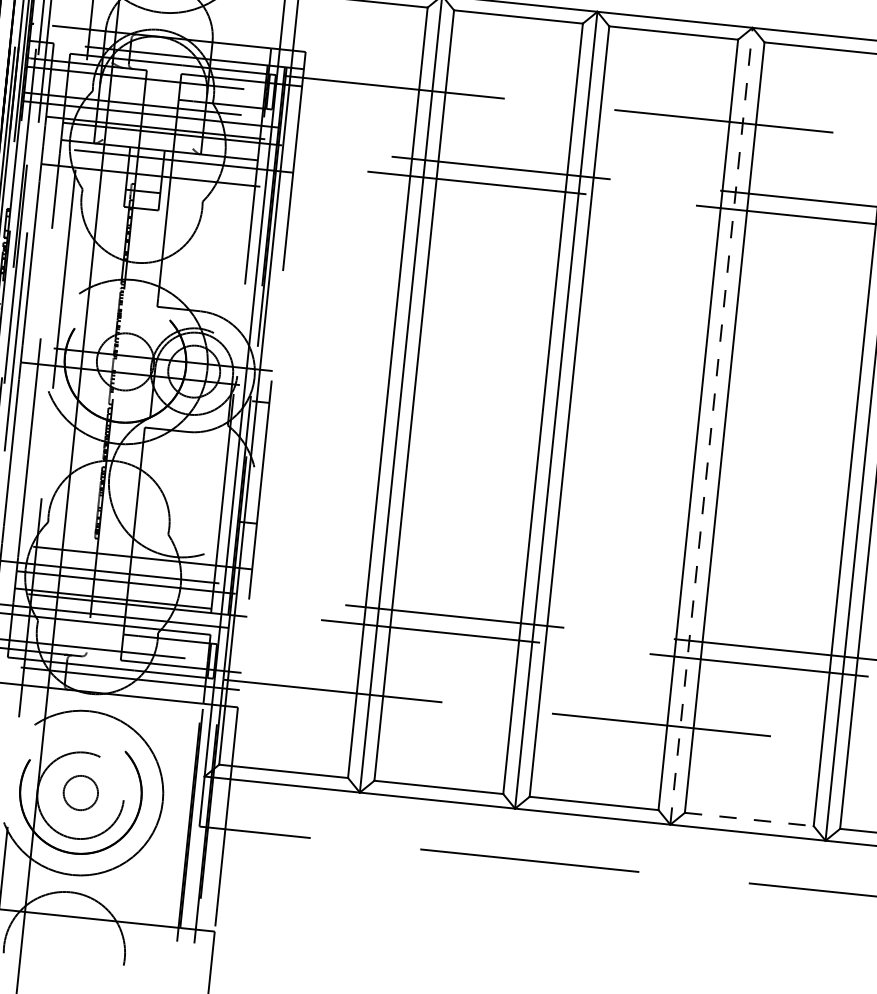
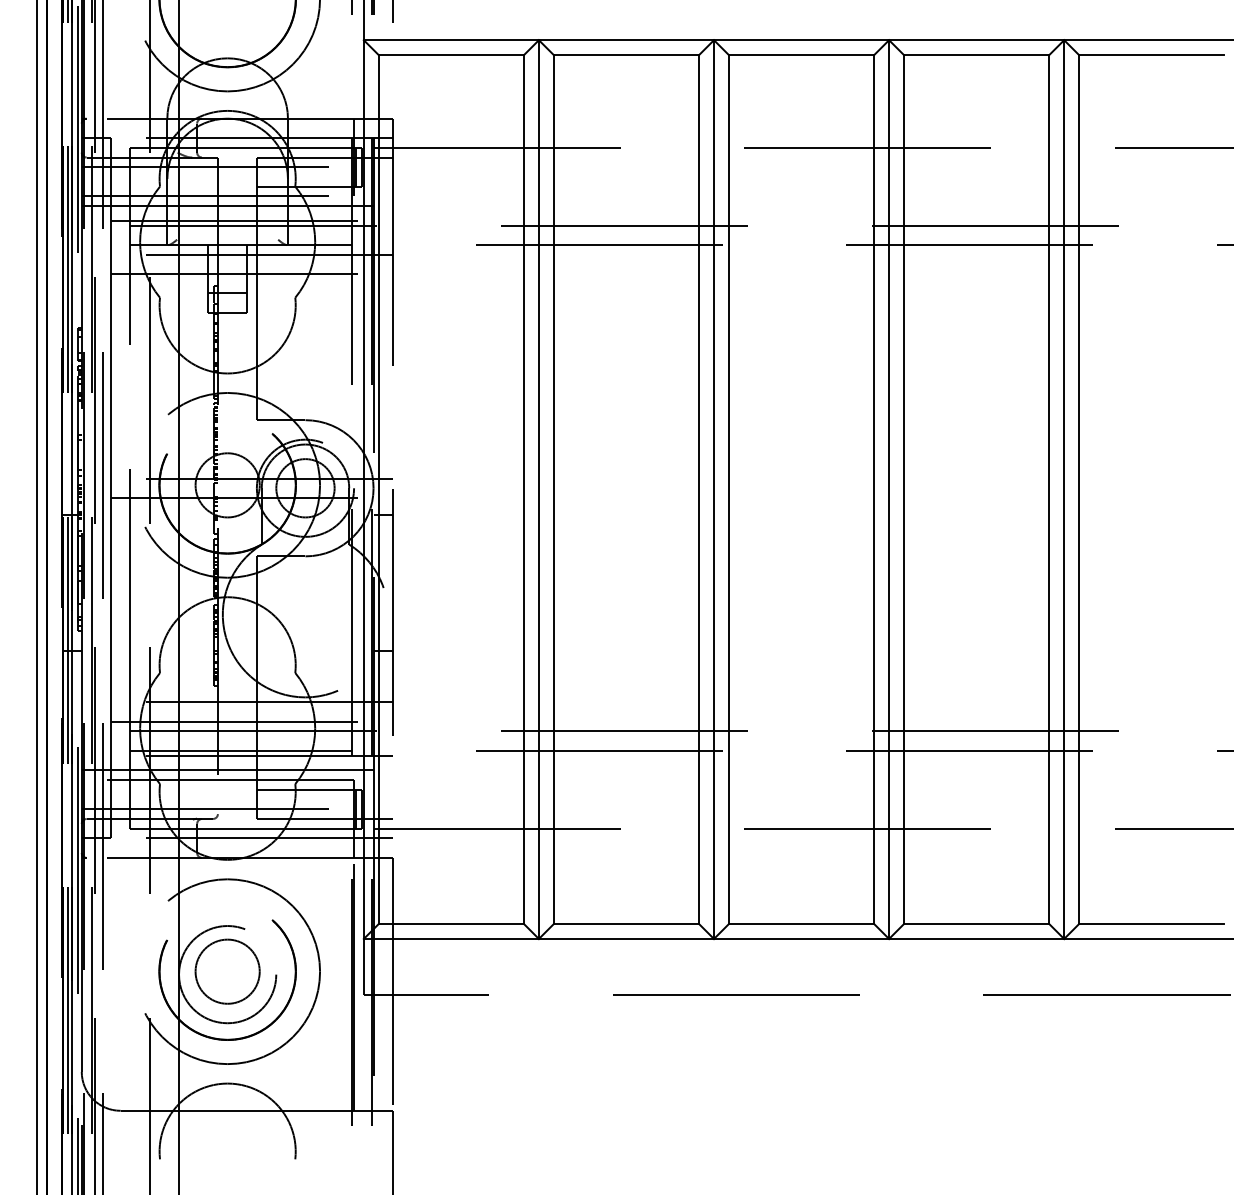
line: (711, 426) -> (889, 489), dashed -> solid
circle: (80, 792) -> (227, 971), size x1.67
line: (749, 819) -> (976, 924), dashed -> solid

